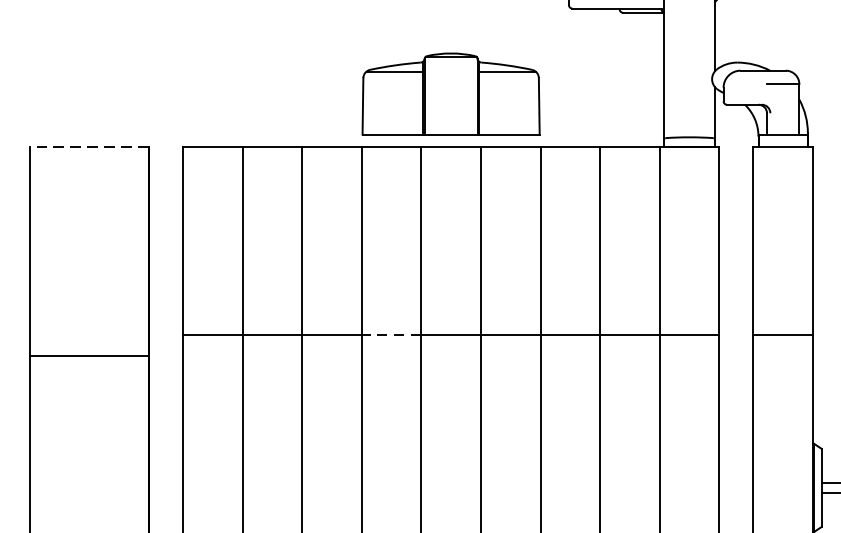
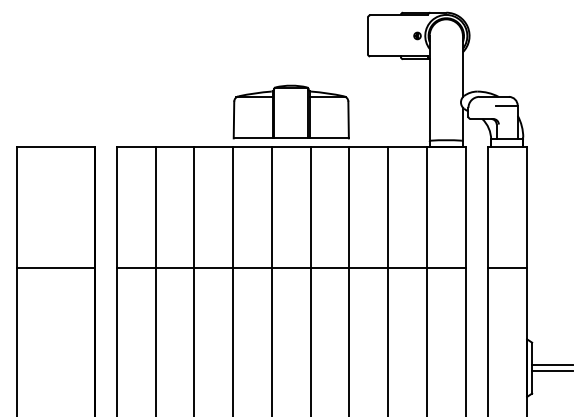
line: (89, 147) -> (56, 146), dashed -> solid
line: (391, 334) -> (252, 268), dashed -> solid
line: (88, 356) -> (55, 268), moved

